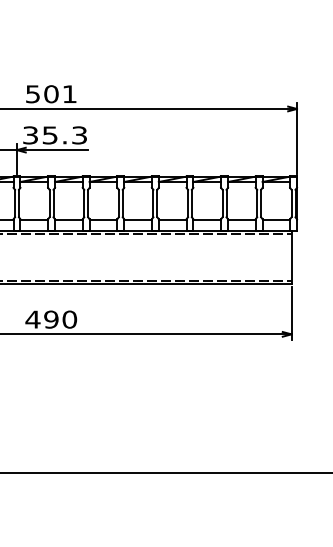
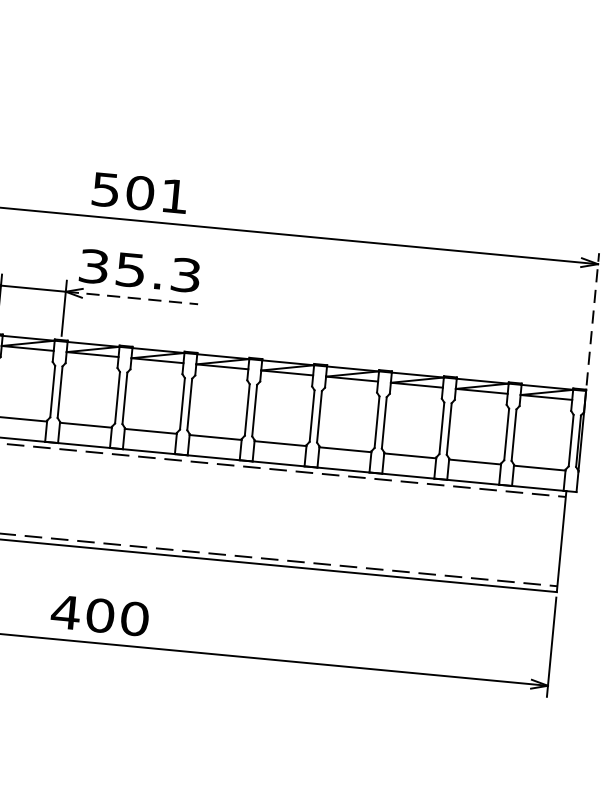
line: (296, 137) -> (592, 317), solid -> dashed
line: (52, 150) -> (132, 298), solid -> dashed
text: (51, 319) -> (100, 615), 490 -> 400

